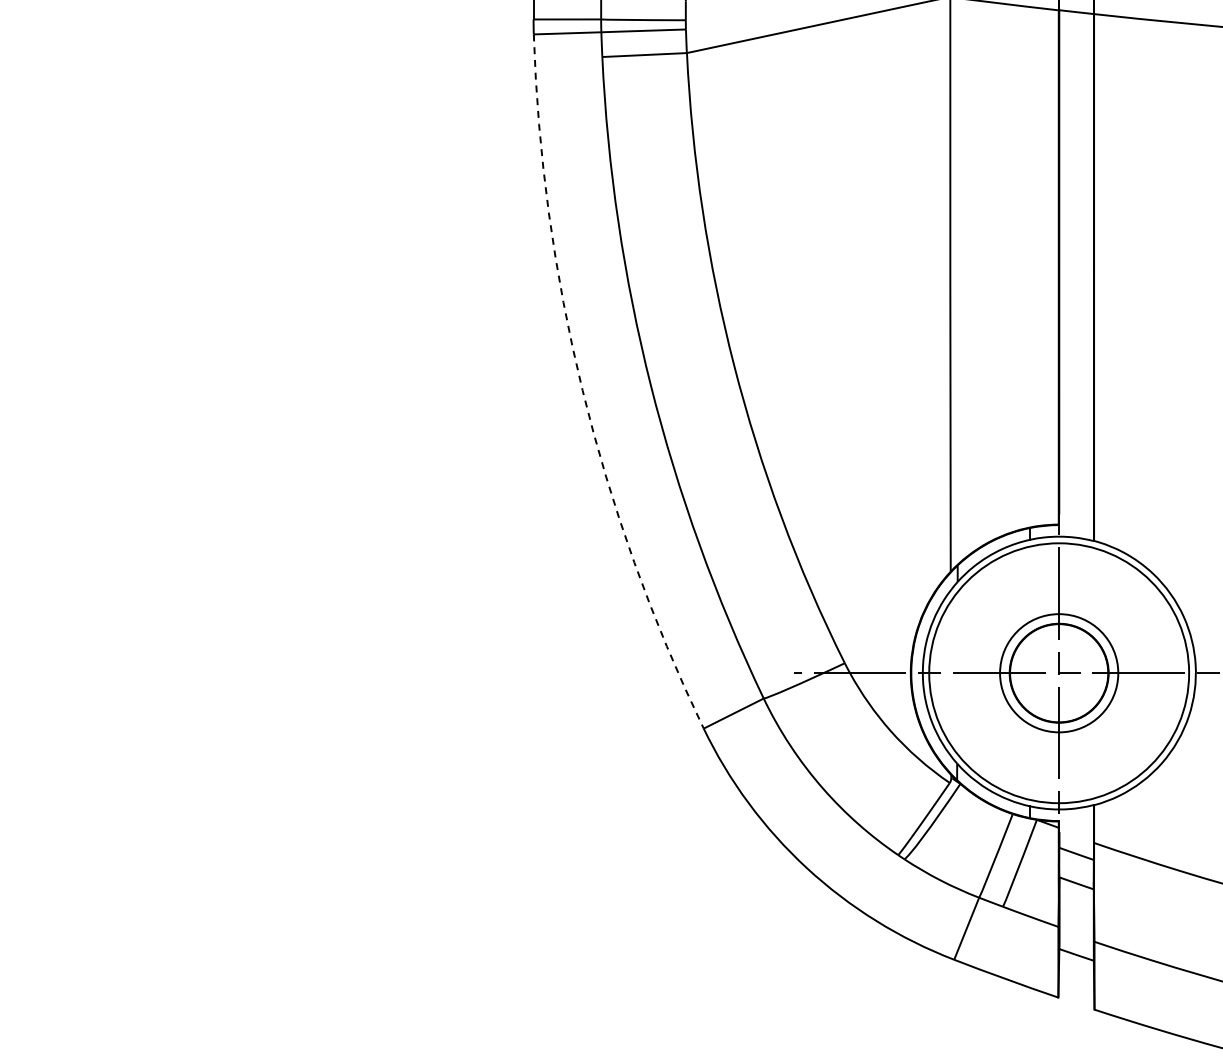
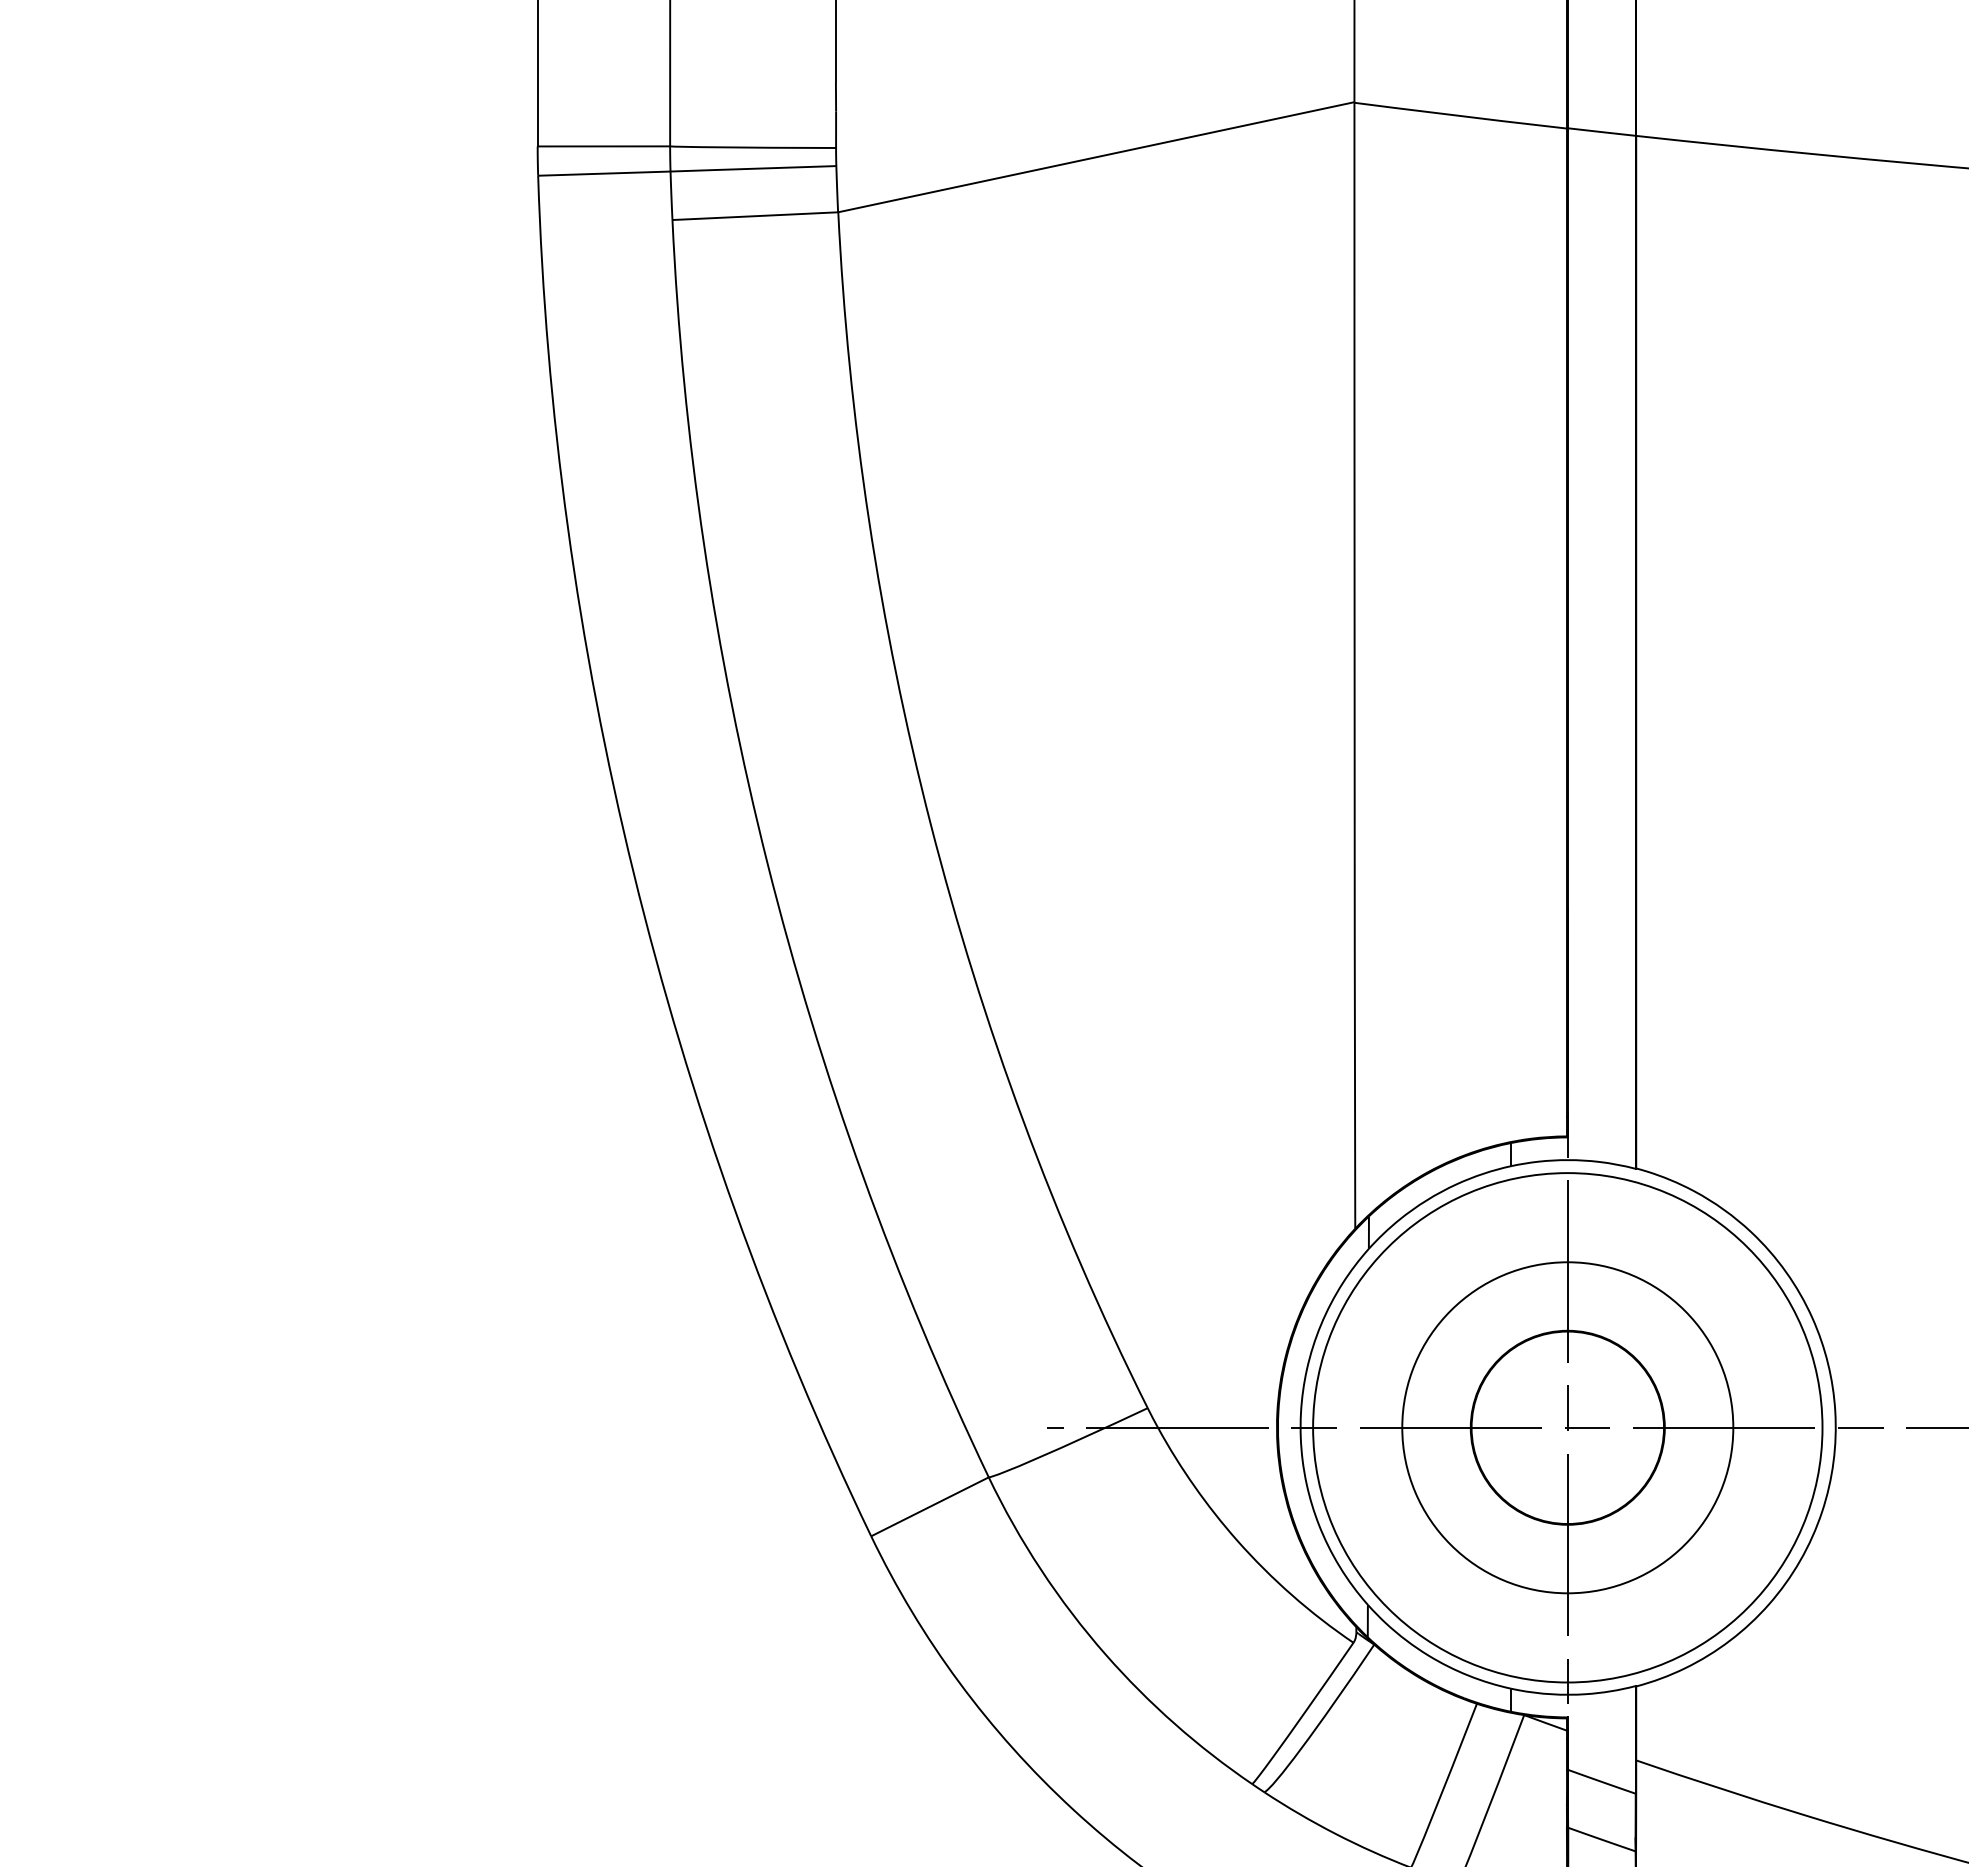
arc: (582, 390) -> (633, 873), dashed -> solid
circle: (1058, 672) -> (1566, 1426), size x1.43

